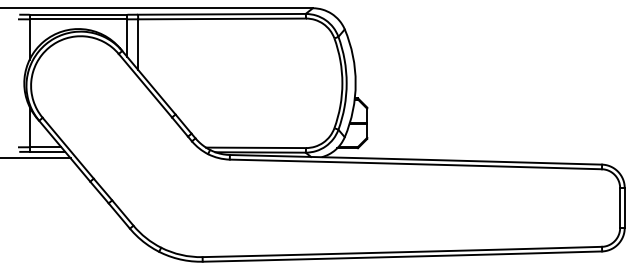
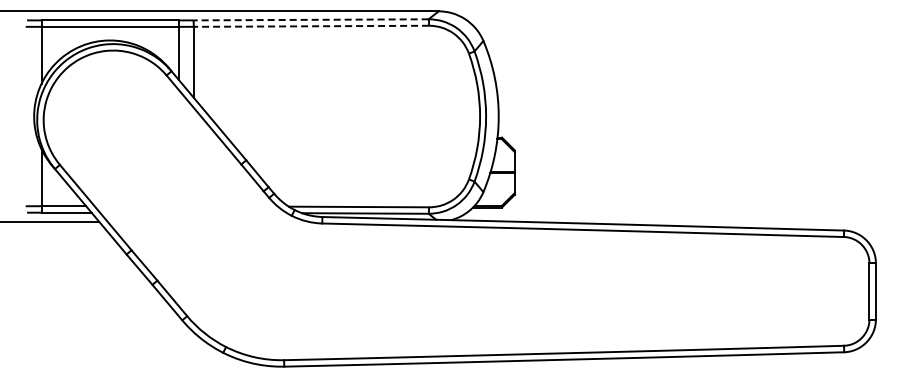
line: (222, 14) -> (311, 19), solid -> dashed
line: (222, 19) -> (311, 26), solid -> dashed

